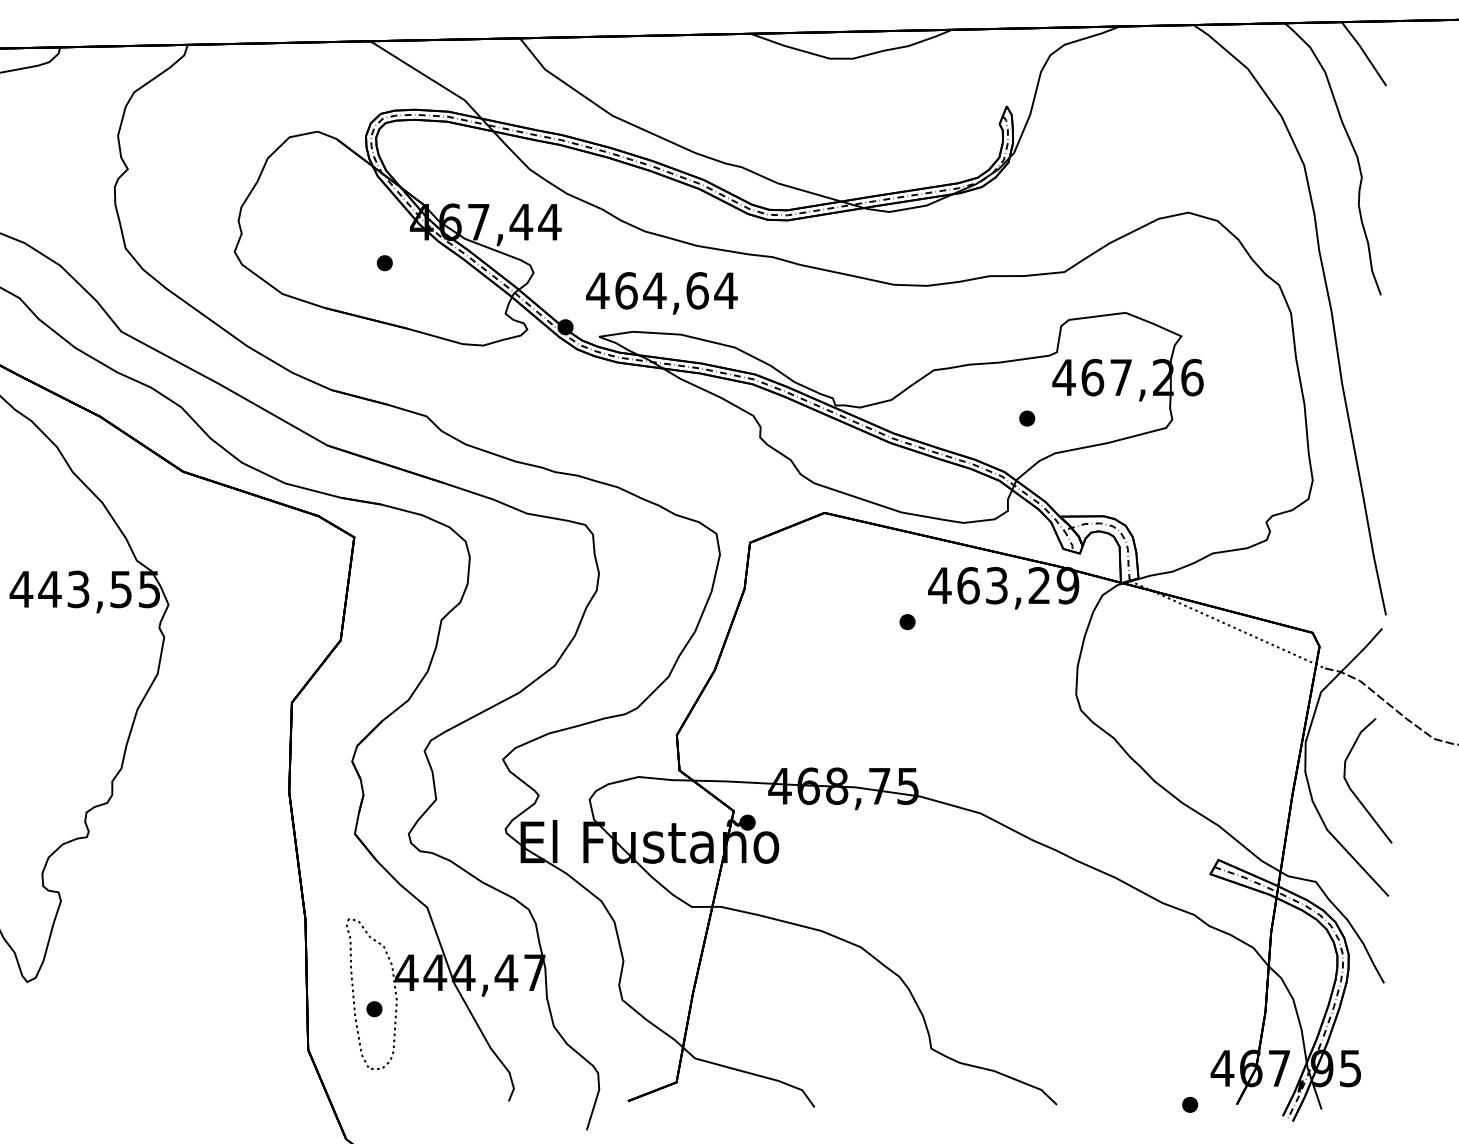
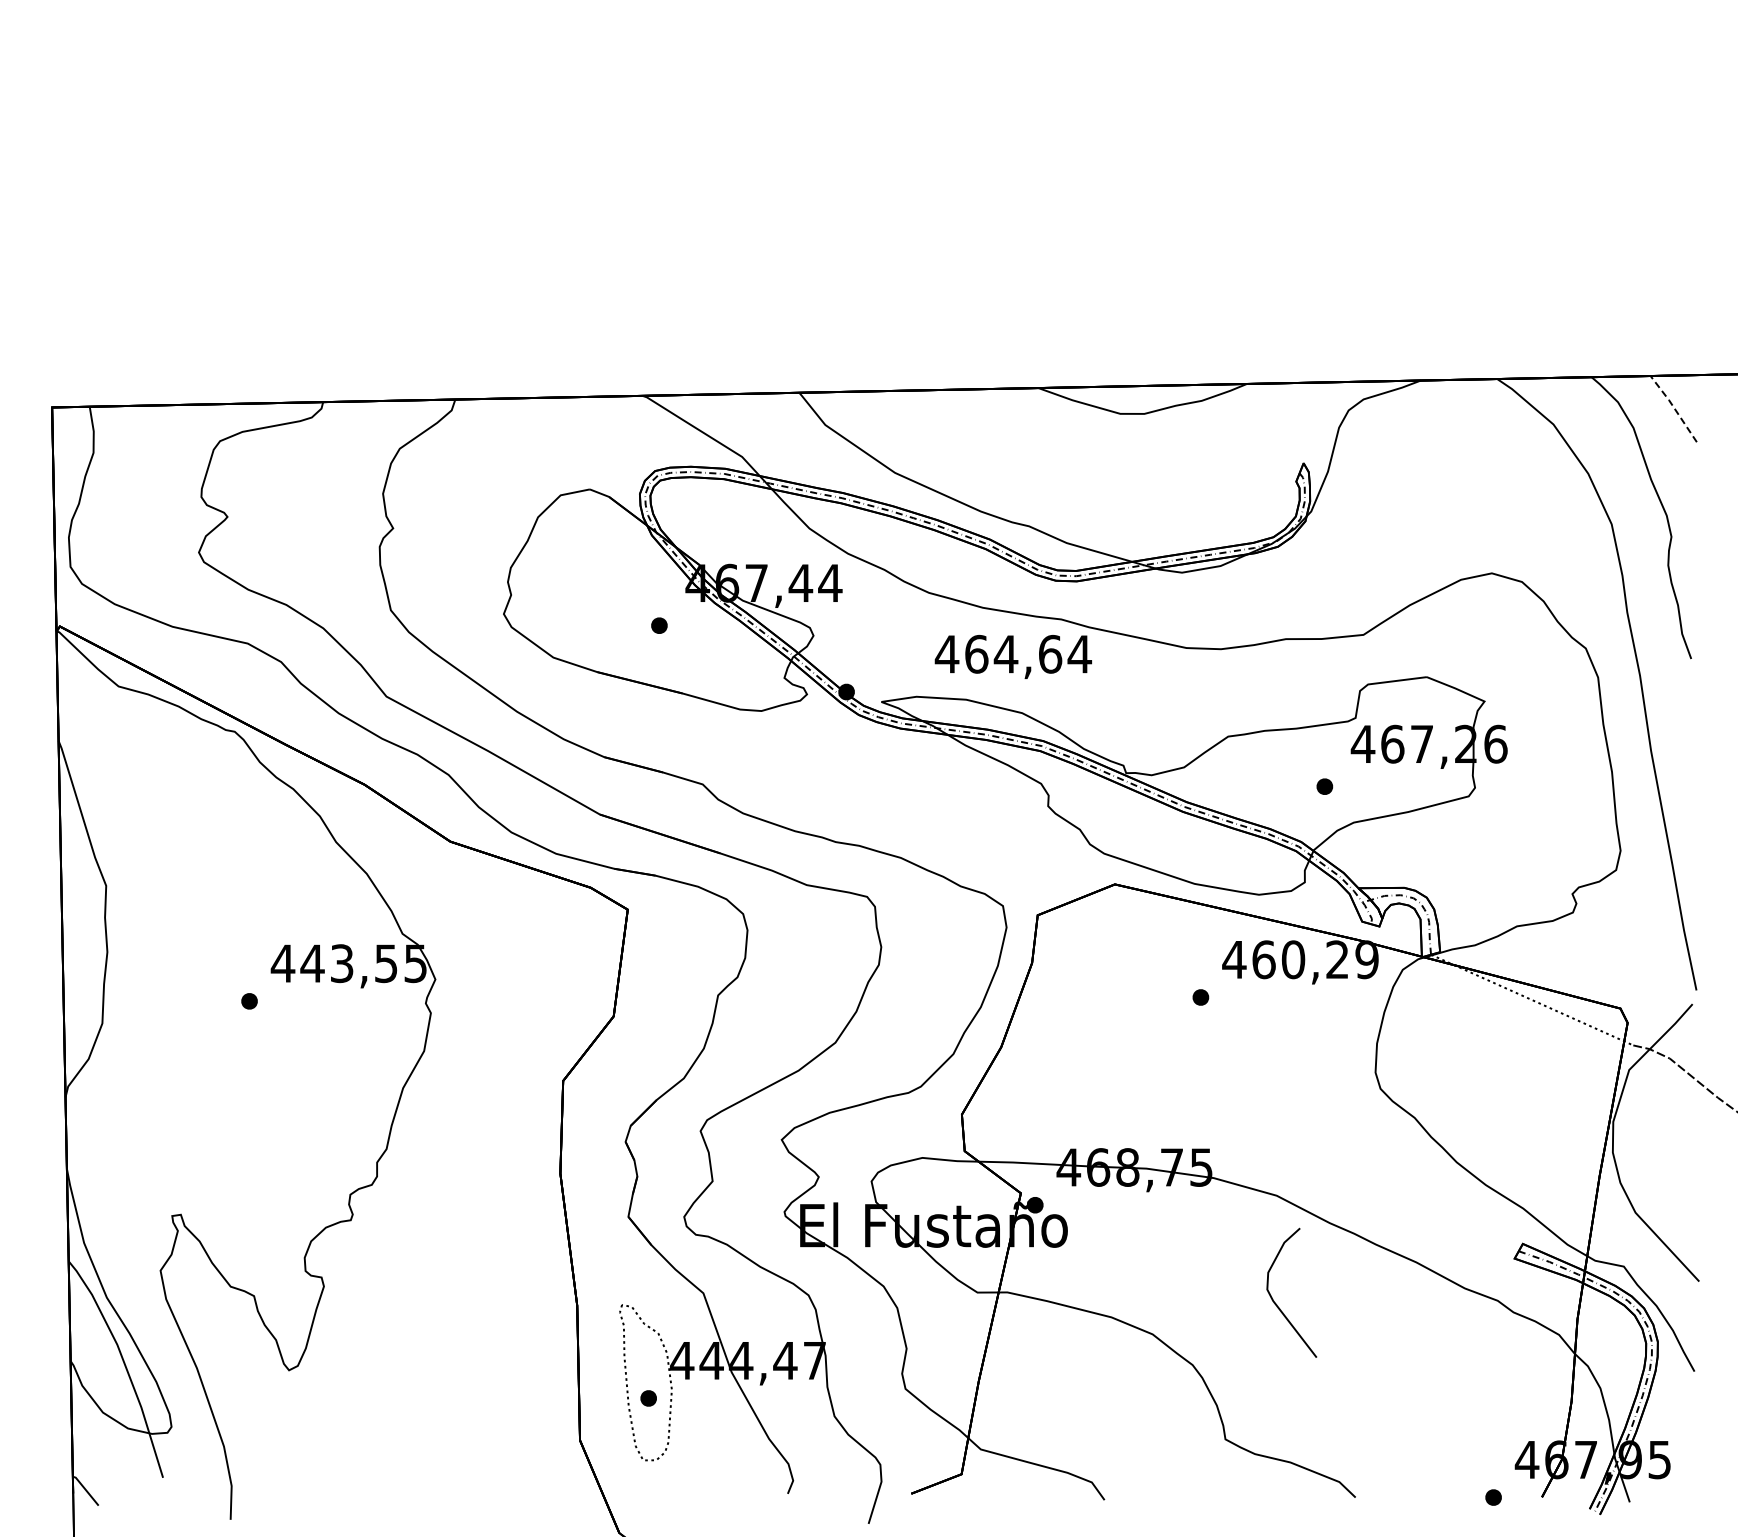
line: (1363, 52) -> (1673, 407), solid -> dashed
text: (661, 292) -> (1012, 656), moved
text: (996, 585) -> (1293, 959), 463,29 -> 460,29
curve: (1354, 792) -> (1277, 1304), moved

